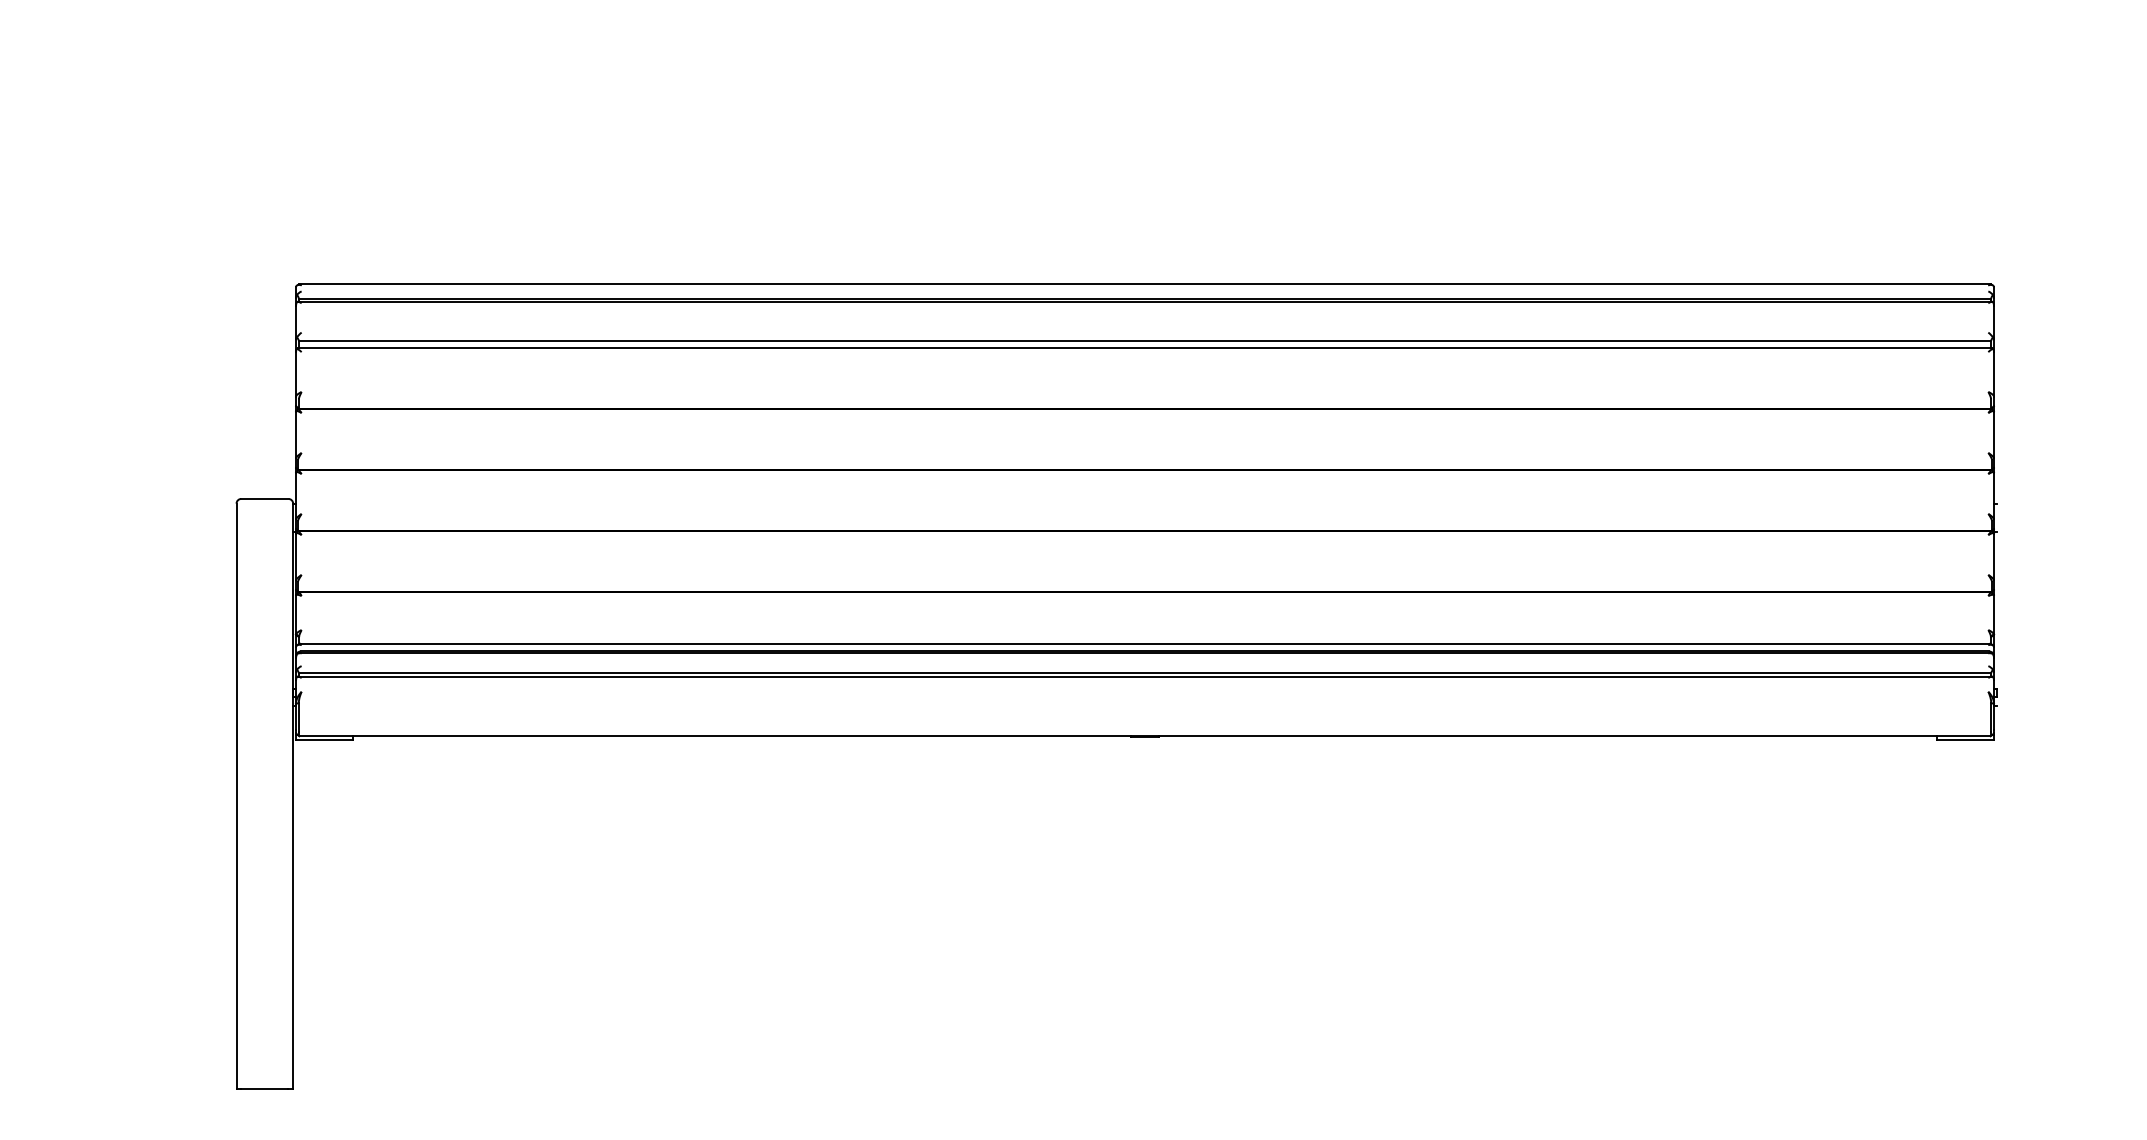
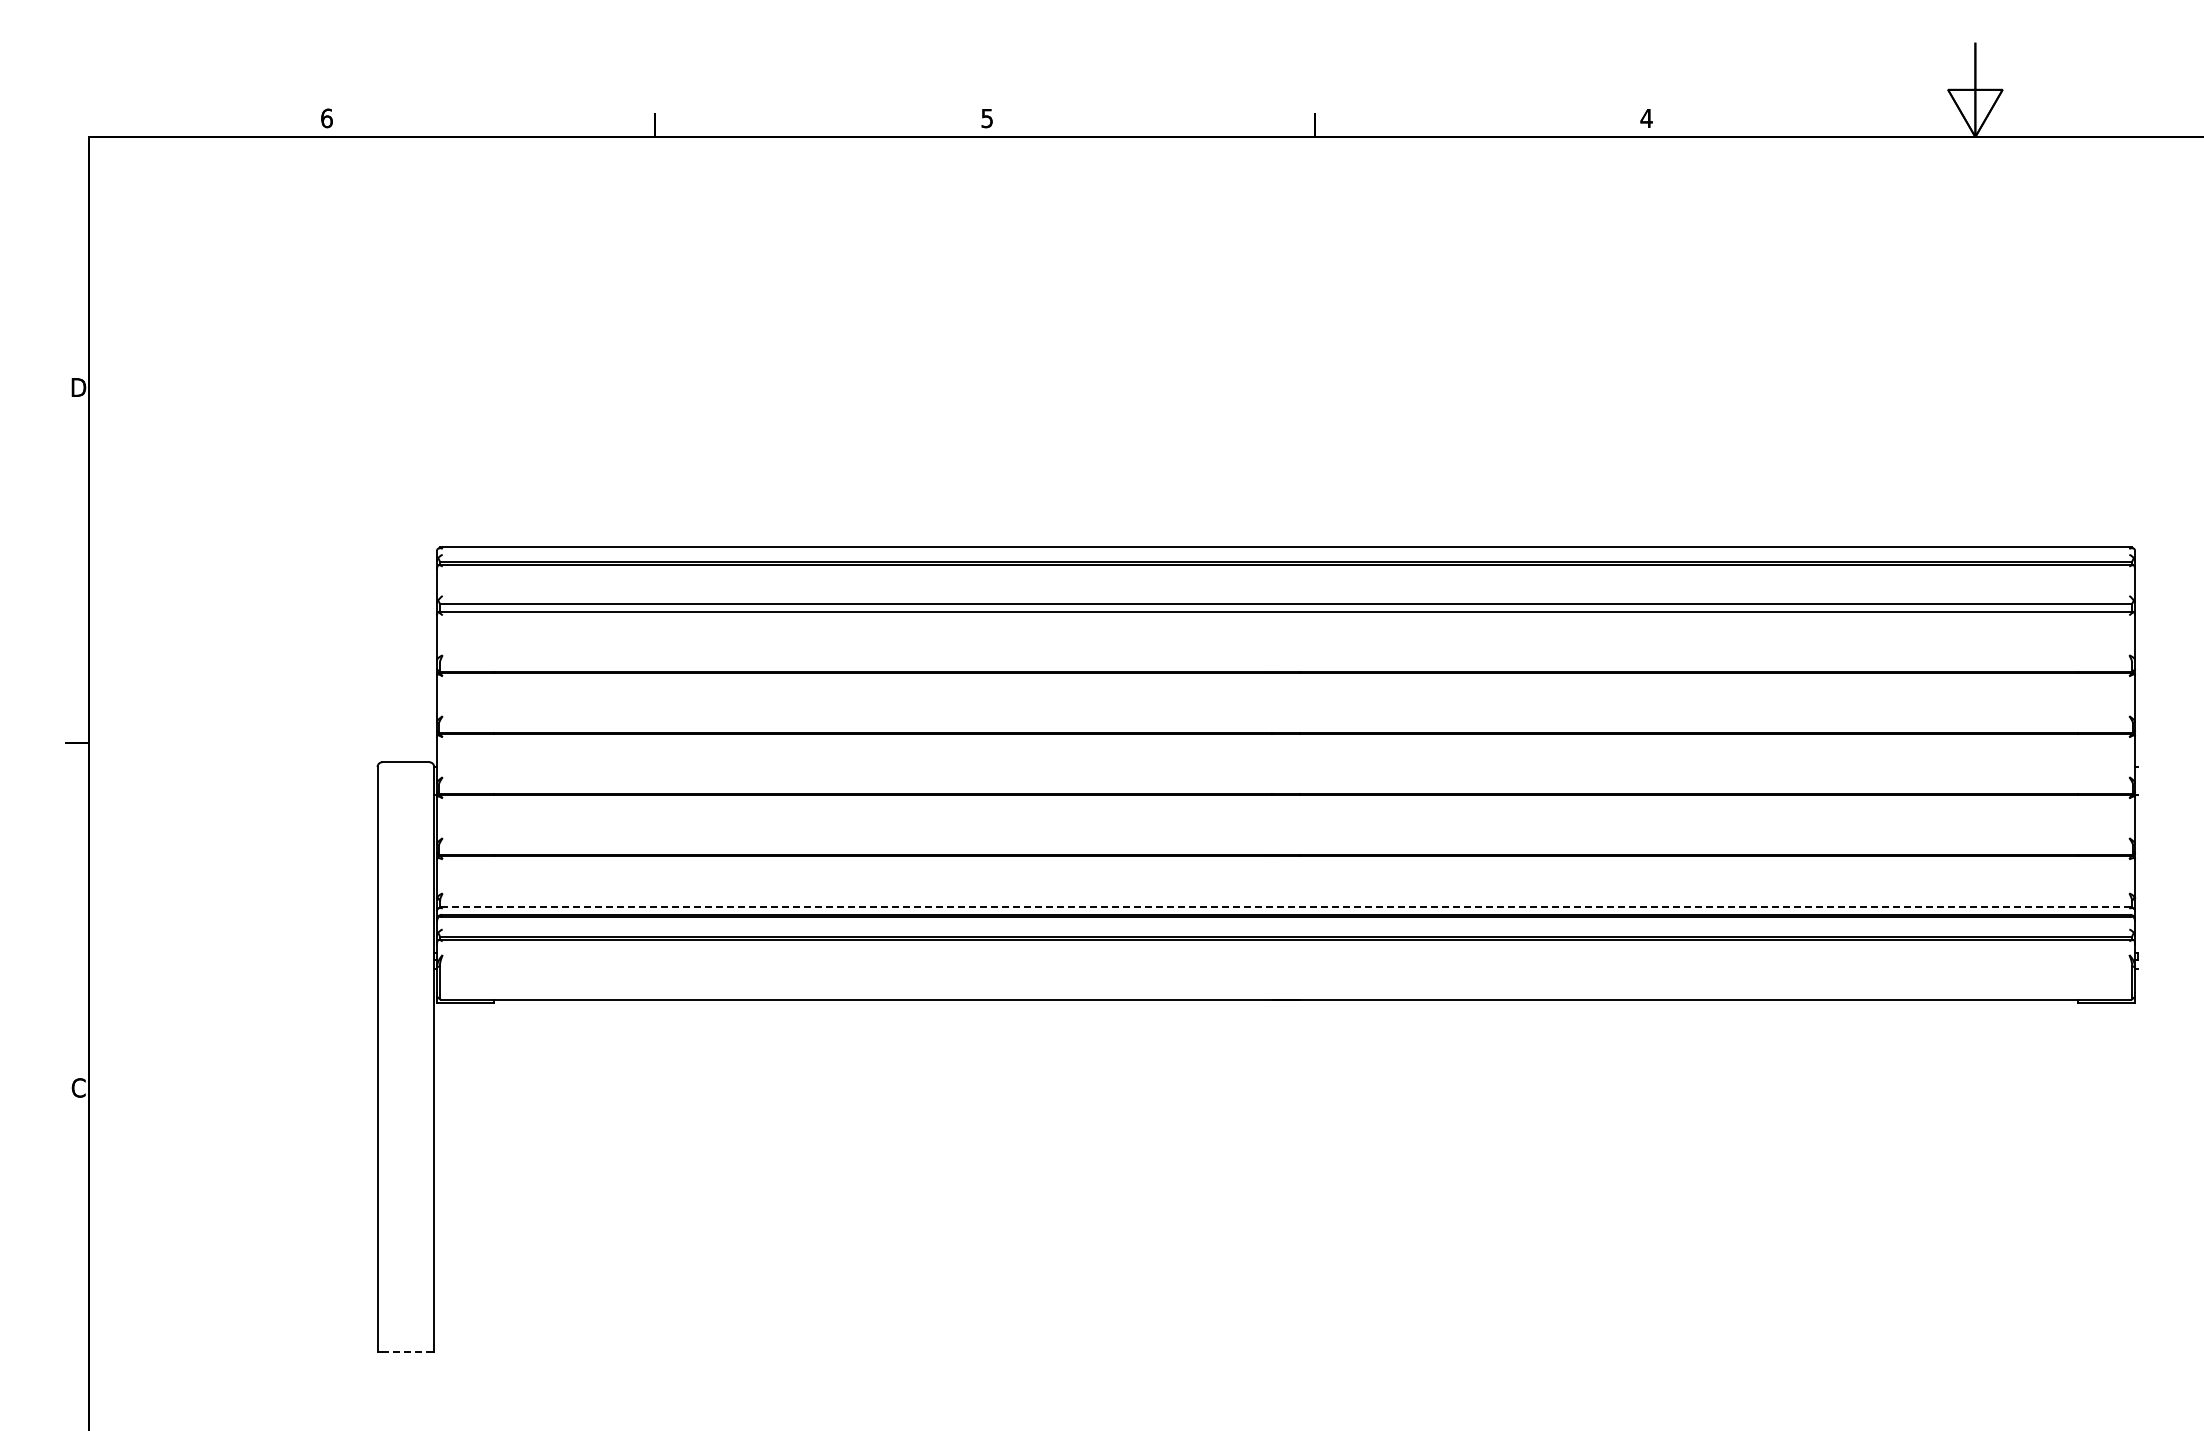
line: (1144, 643) -> (1285, 906), solid -> dashed
line: (264, 1088) -> (405, 1351), solid -> dashed

